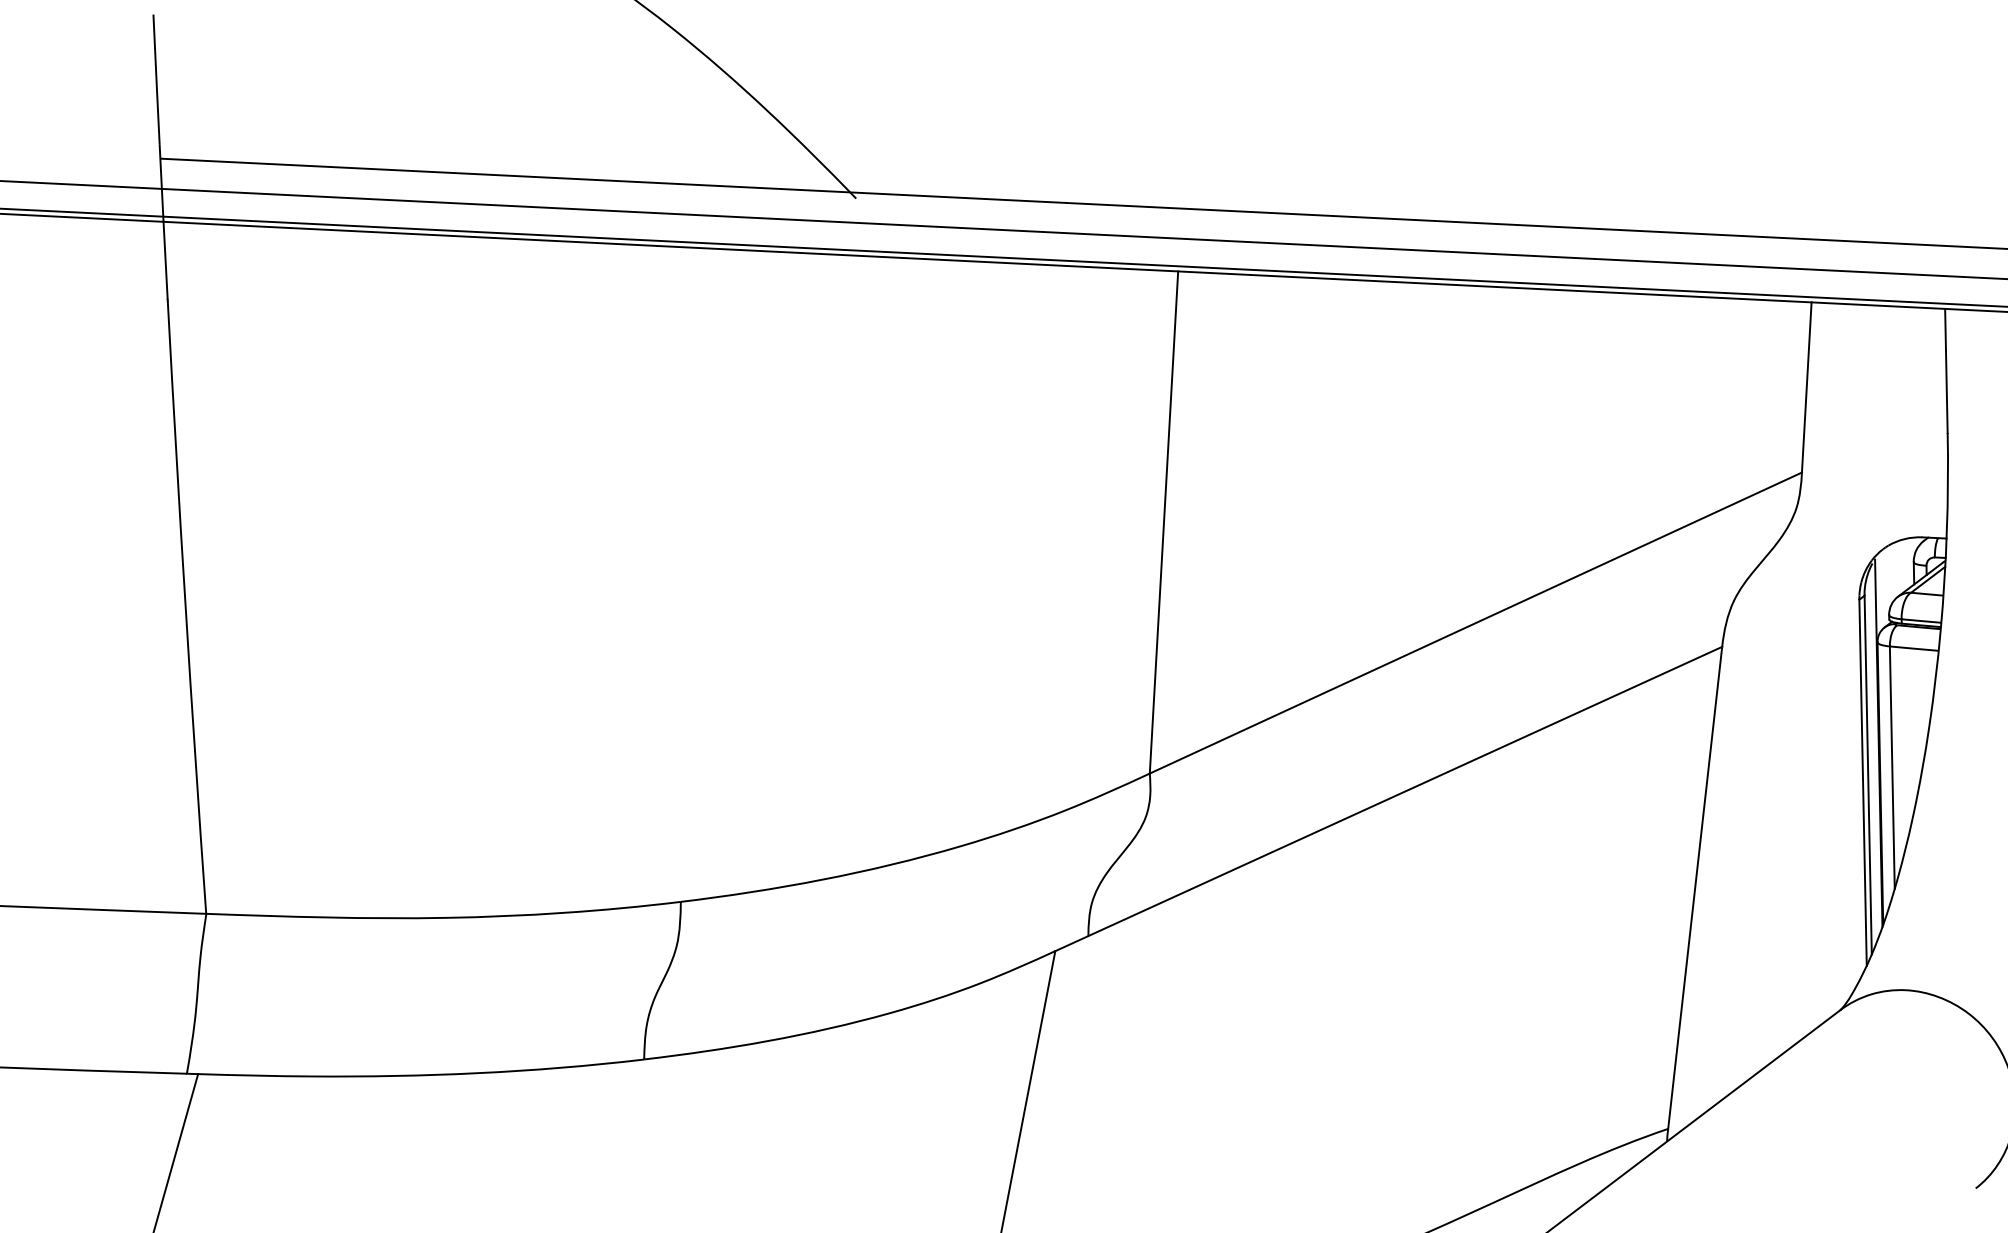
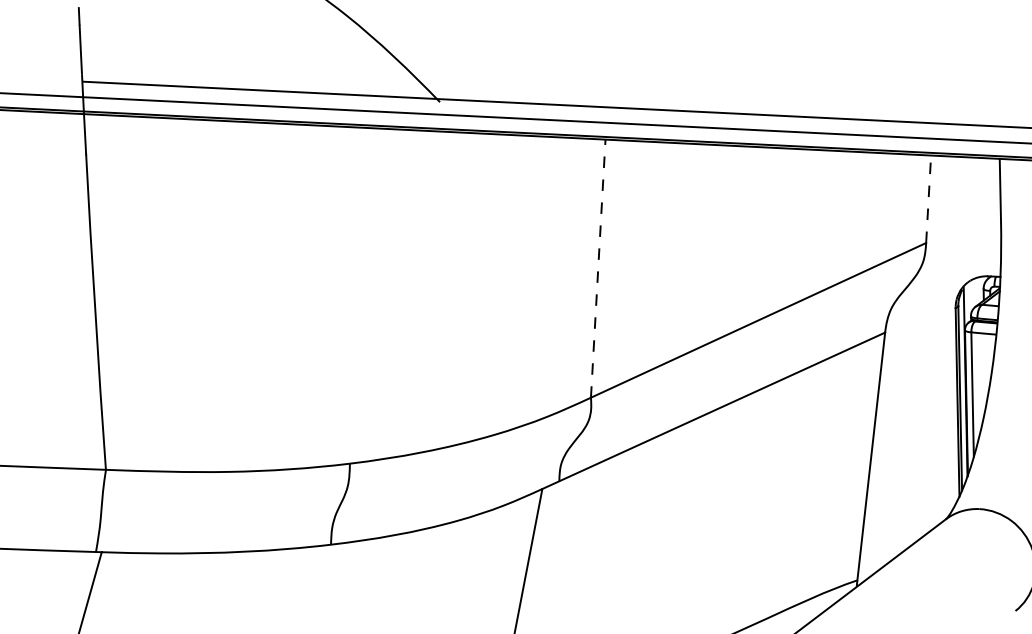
line: (1806, 387) -> (928, 199), solid -> dashed
line: (1164, 522) -> (598, 268), solid -> dashed

